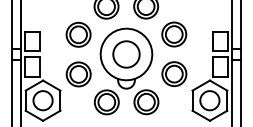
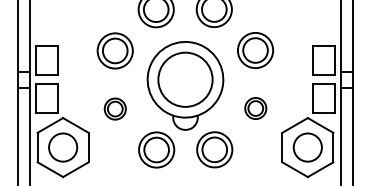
circle: (126, 54) -> (185, 79), size x1.4
part: (174, 73) -> (255, 107), size x0.6
part: (78, 74) -> (115, 109), size x0.6

